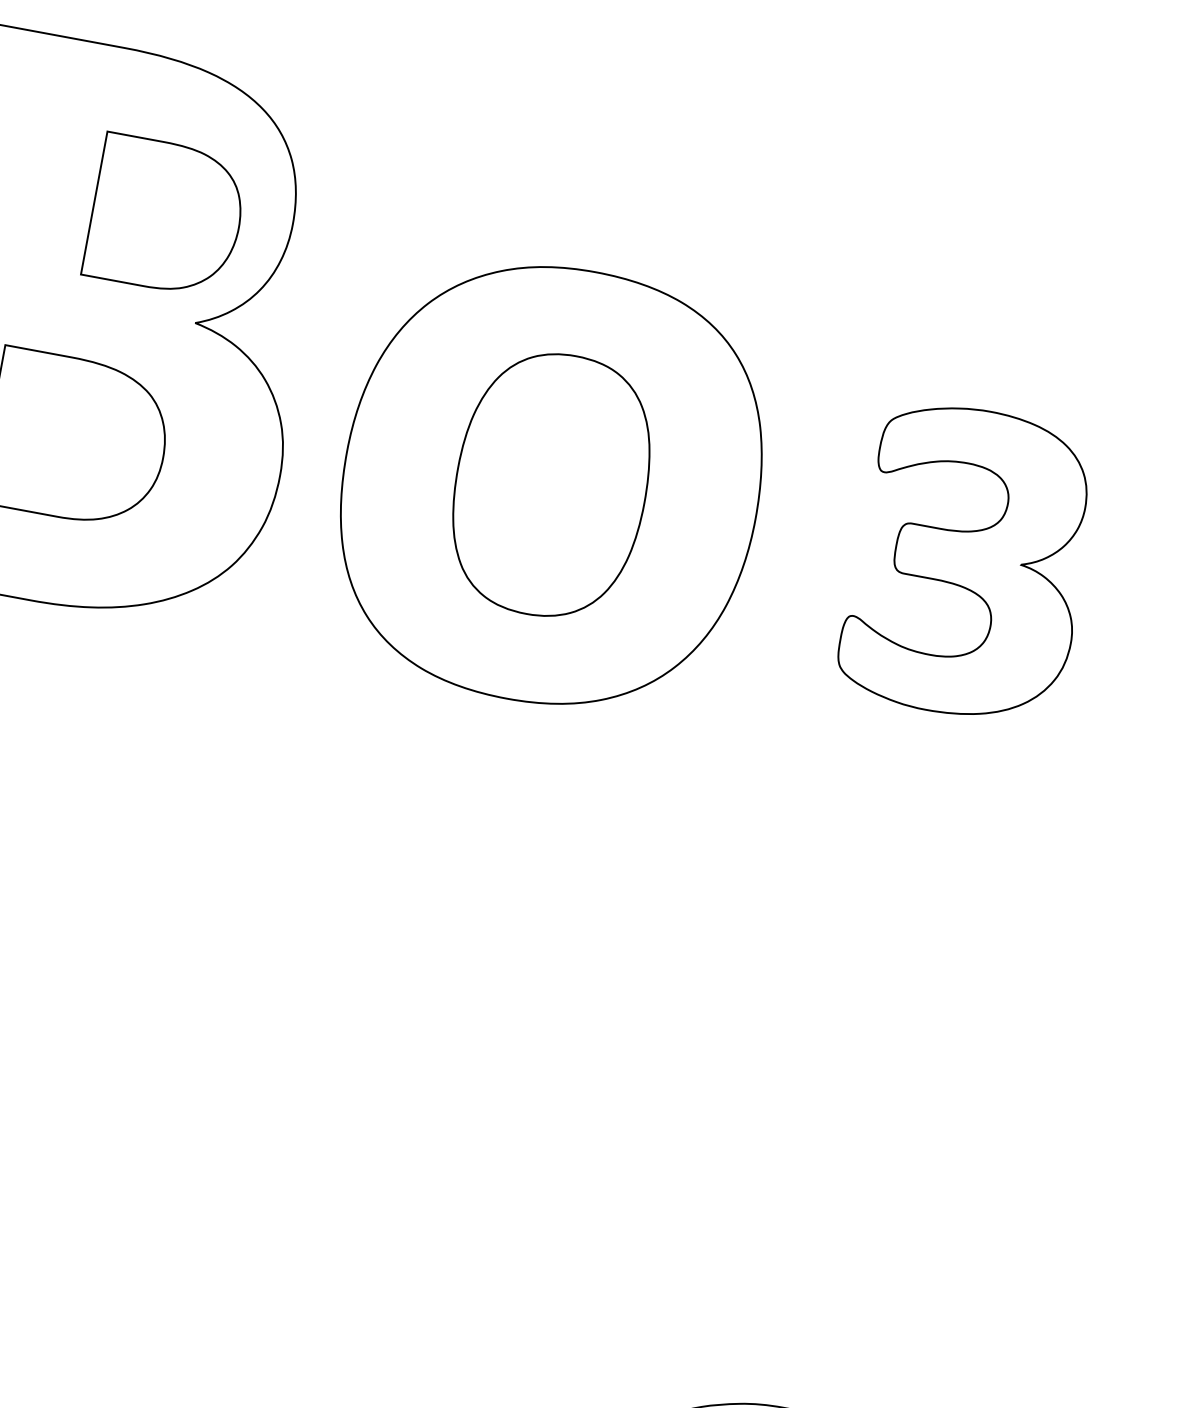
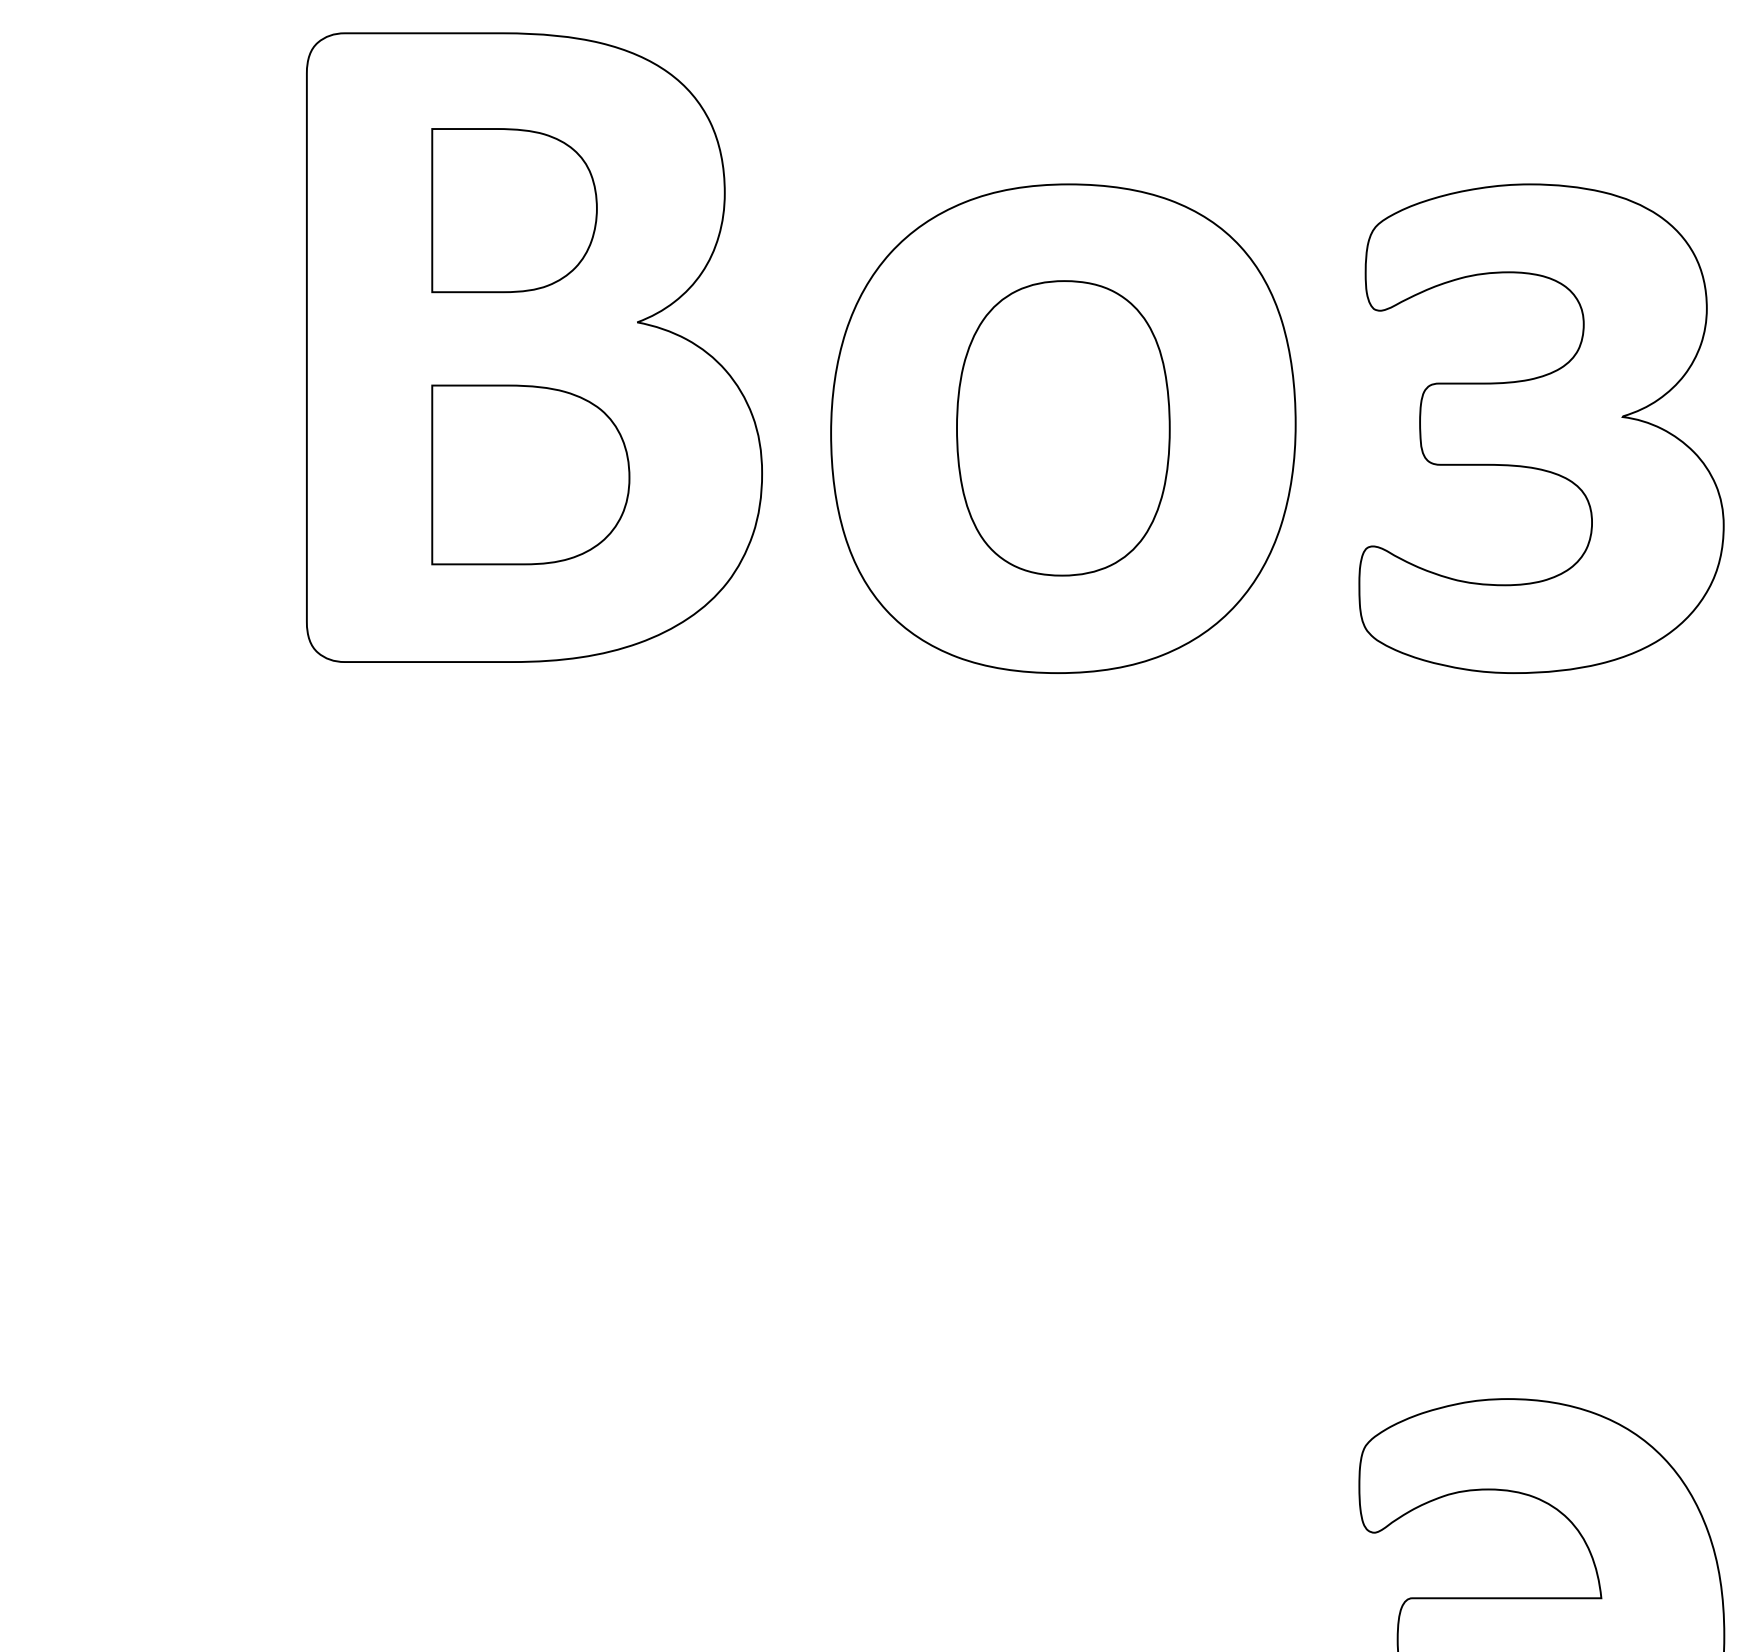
part: (166, 216) -> (514, 210), moved
part: (970, 562) -> (1541, 428), size x1.43

